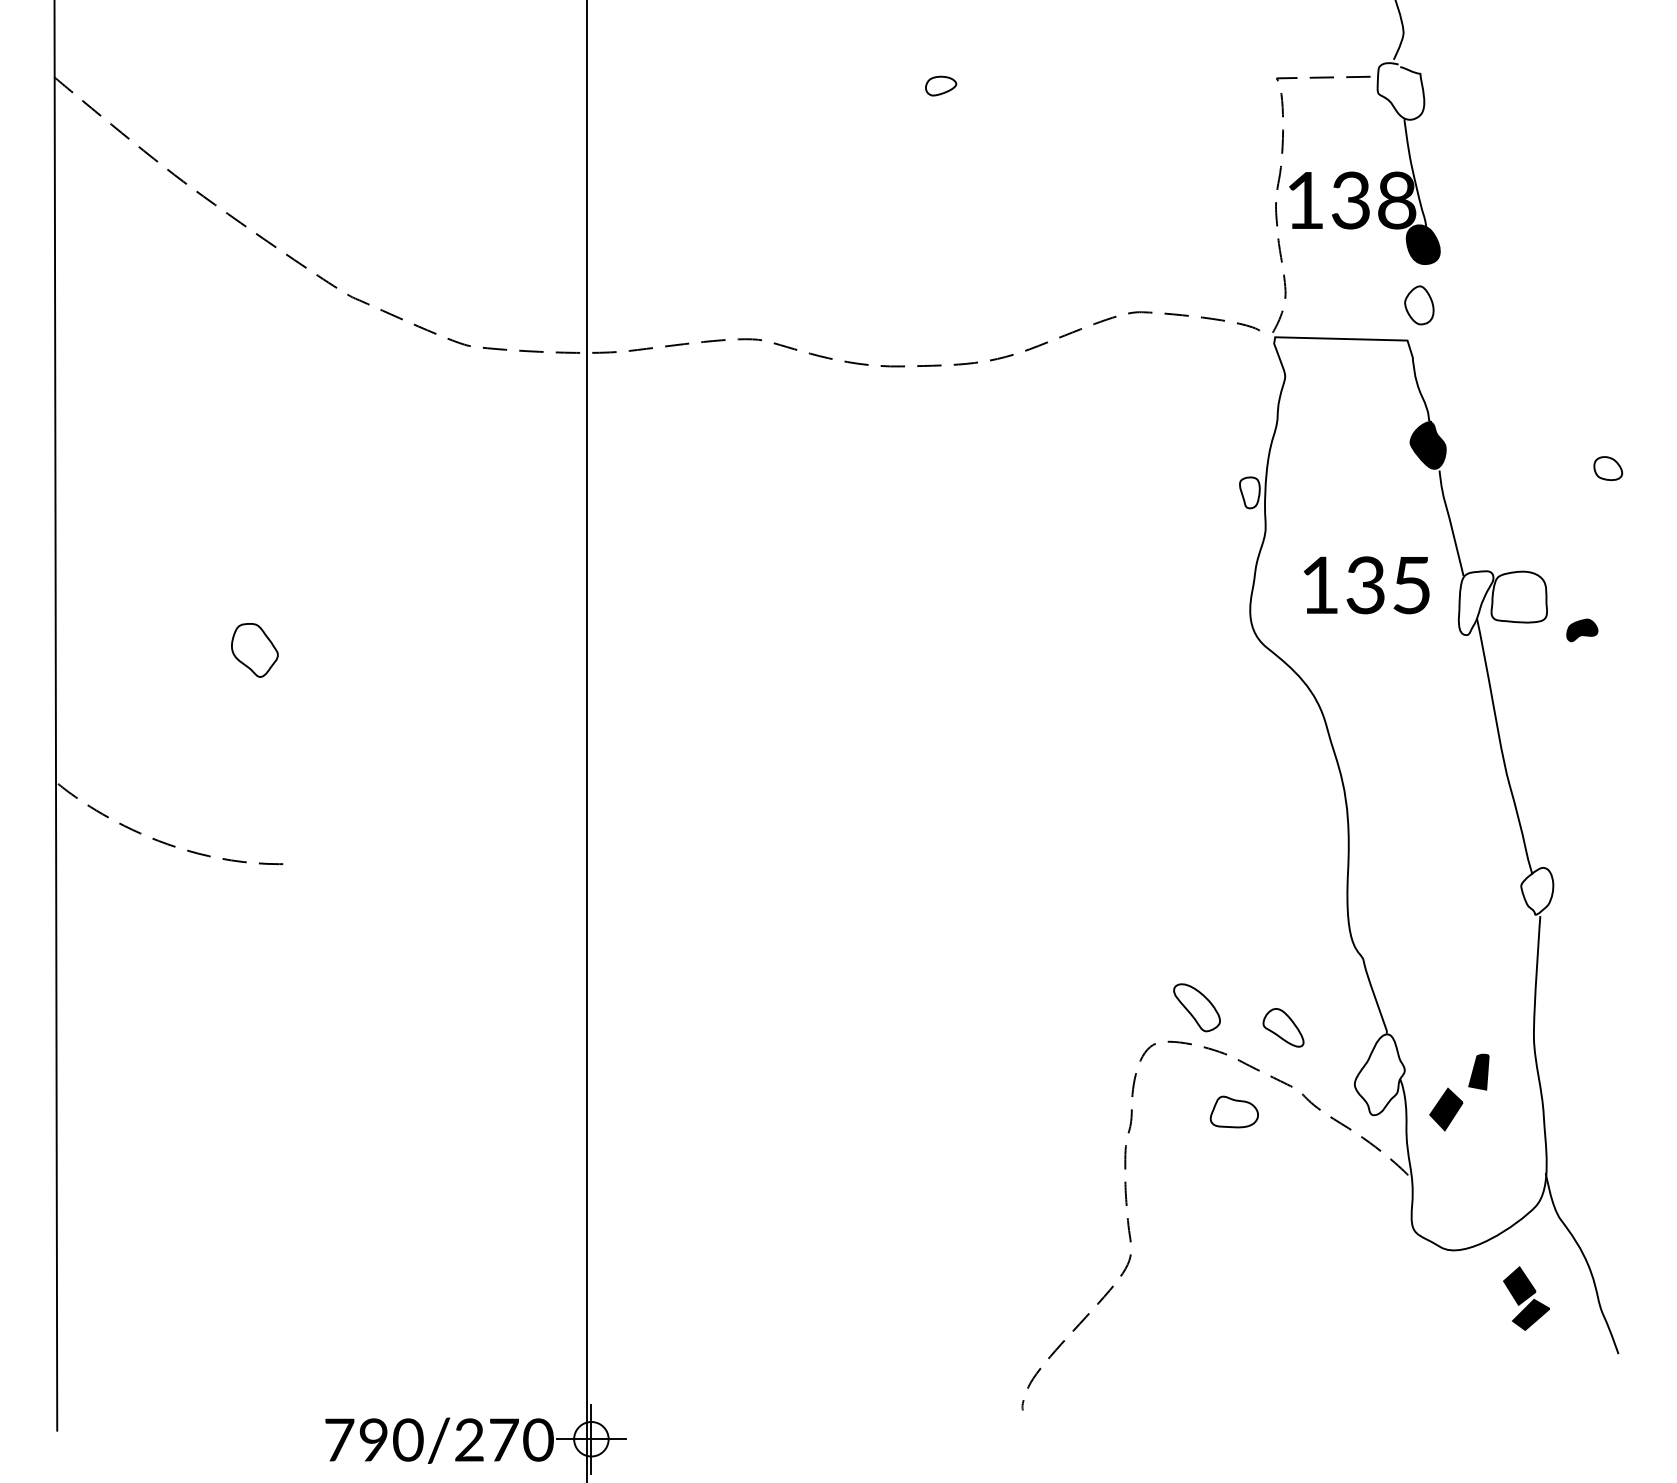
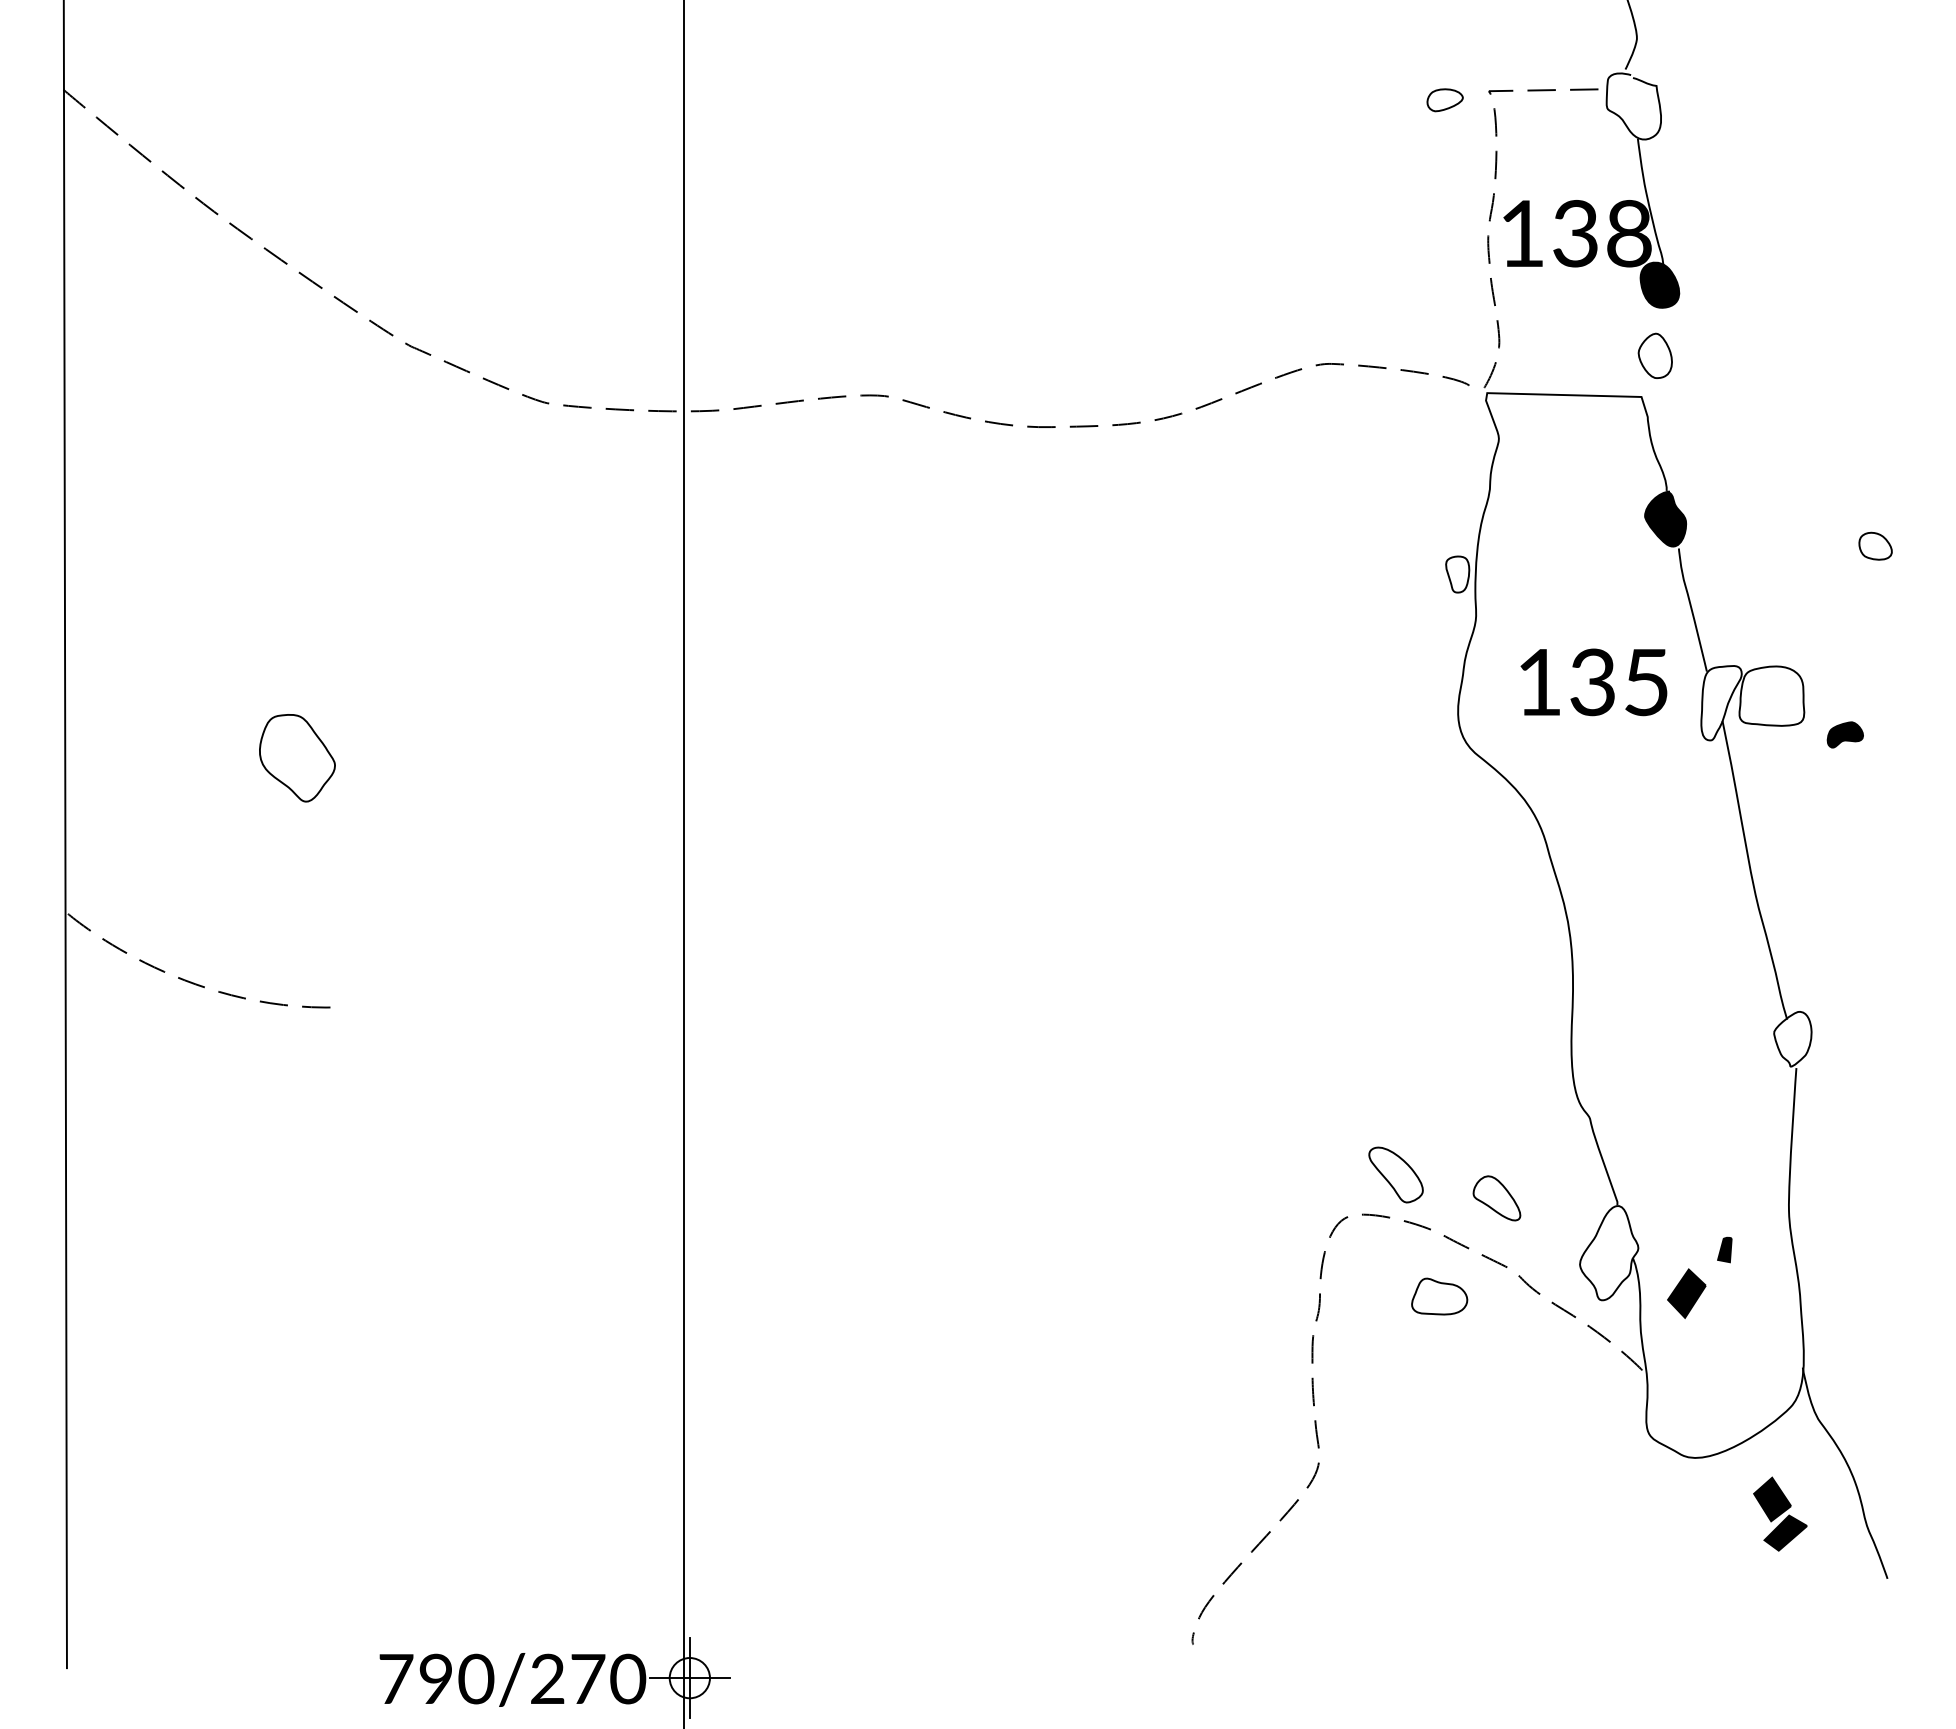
part: (941, 85) -> (1445, 99), moved
part: (254, 650) -> (296, 758), size x1.4
part: (1478, 1071) -> (1724, 1249), size x0.6

